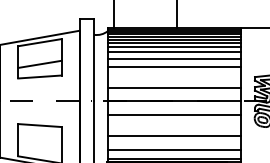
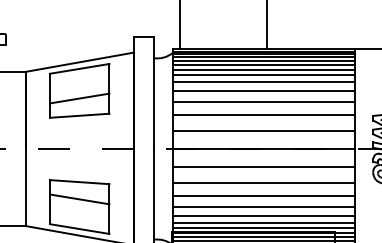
line: (174, 76) -> (263, 115), added
line: (174, 125) -> (263, 182), added
line: (39, 138) -> (79, 199), added
line: (174, 144) -> (263, 207), added
line: (174, 155) -> (263, 222), added

